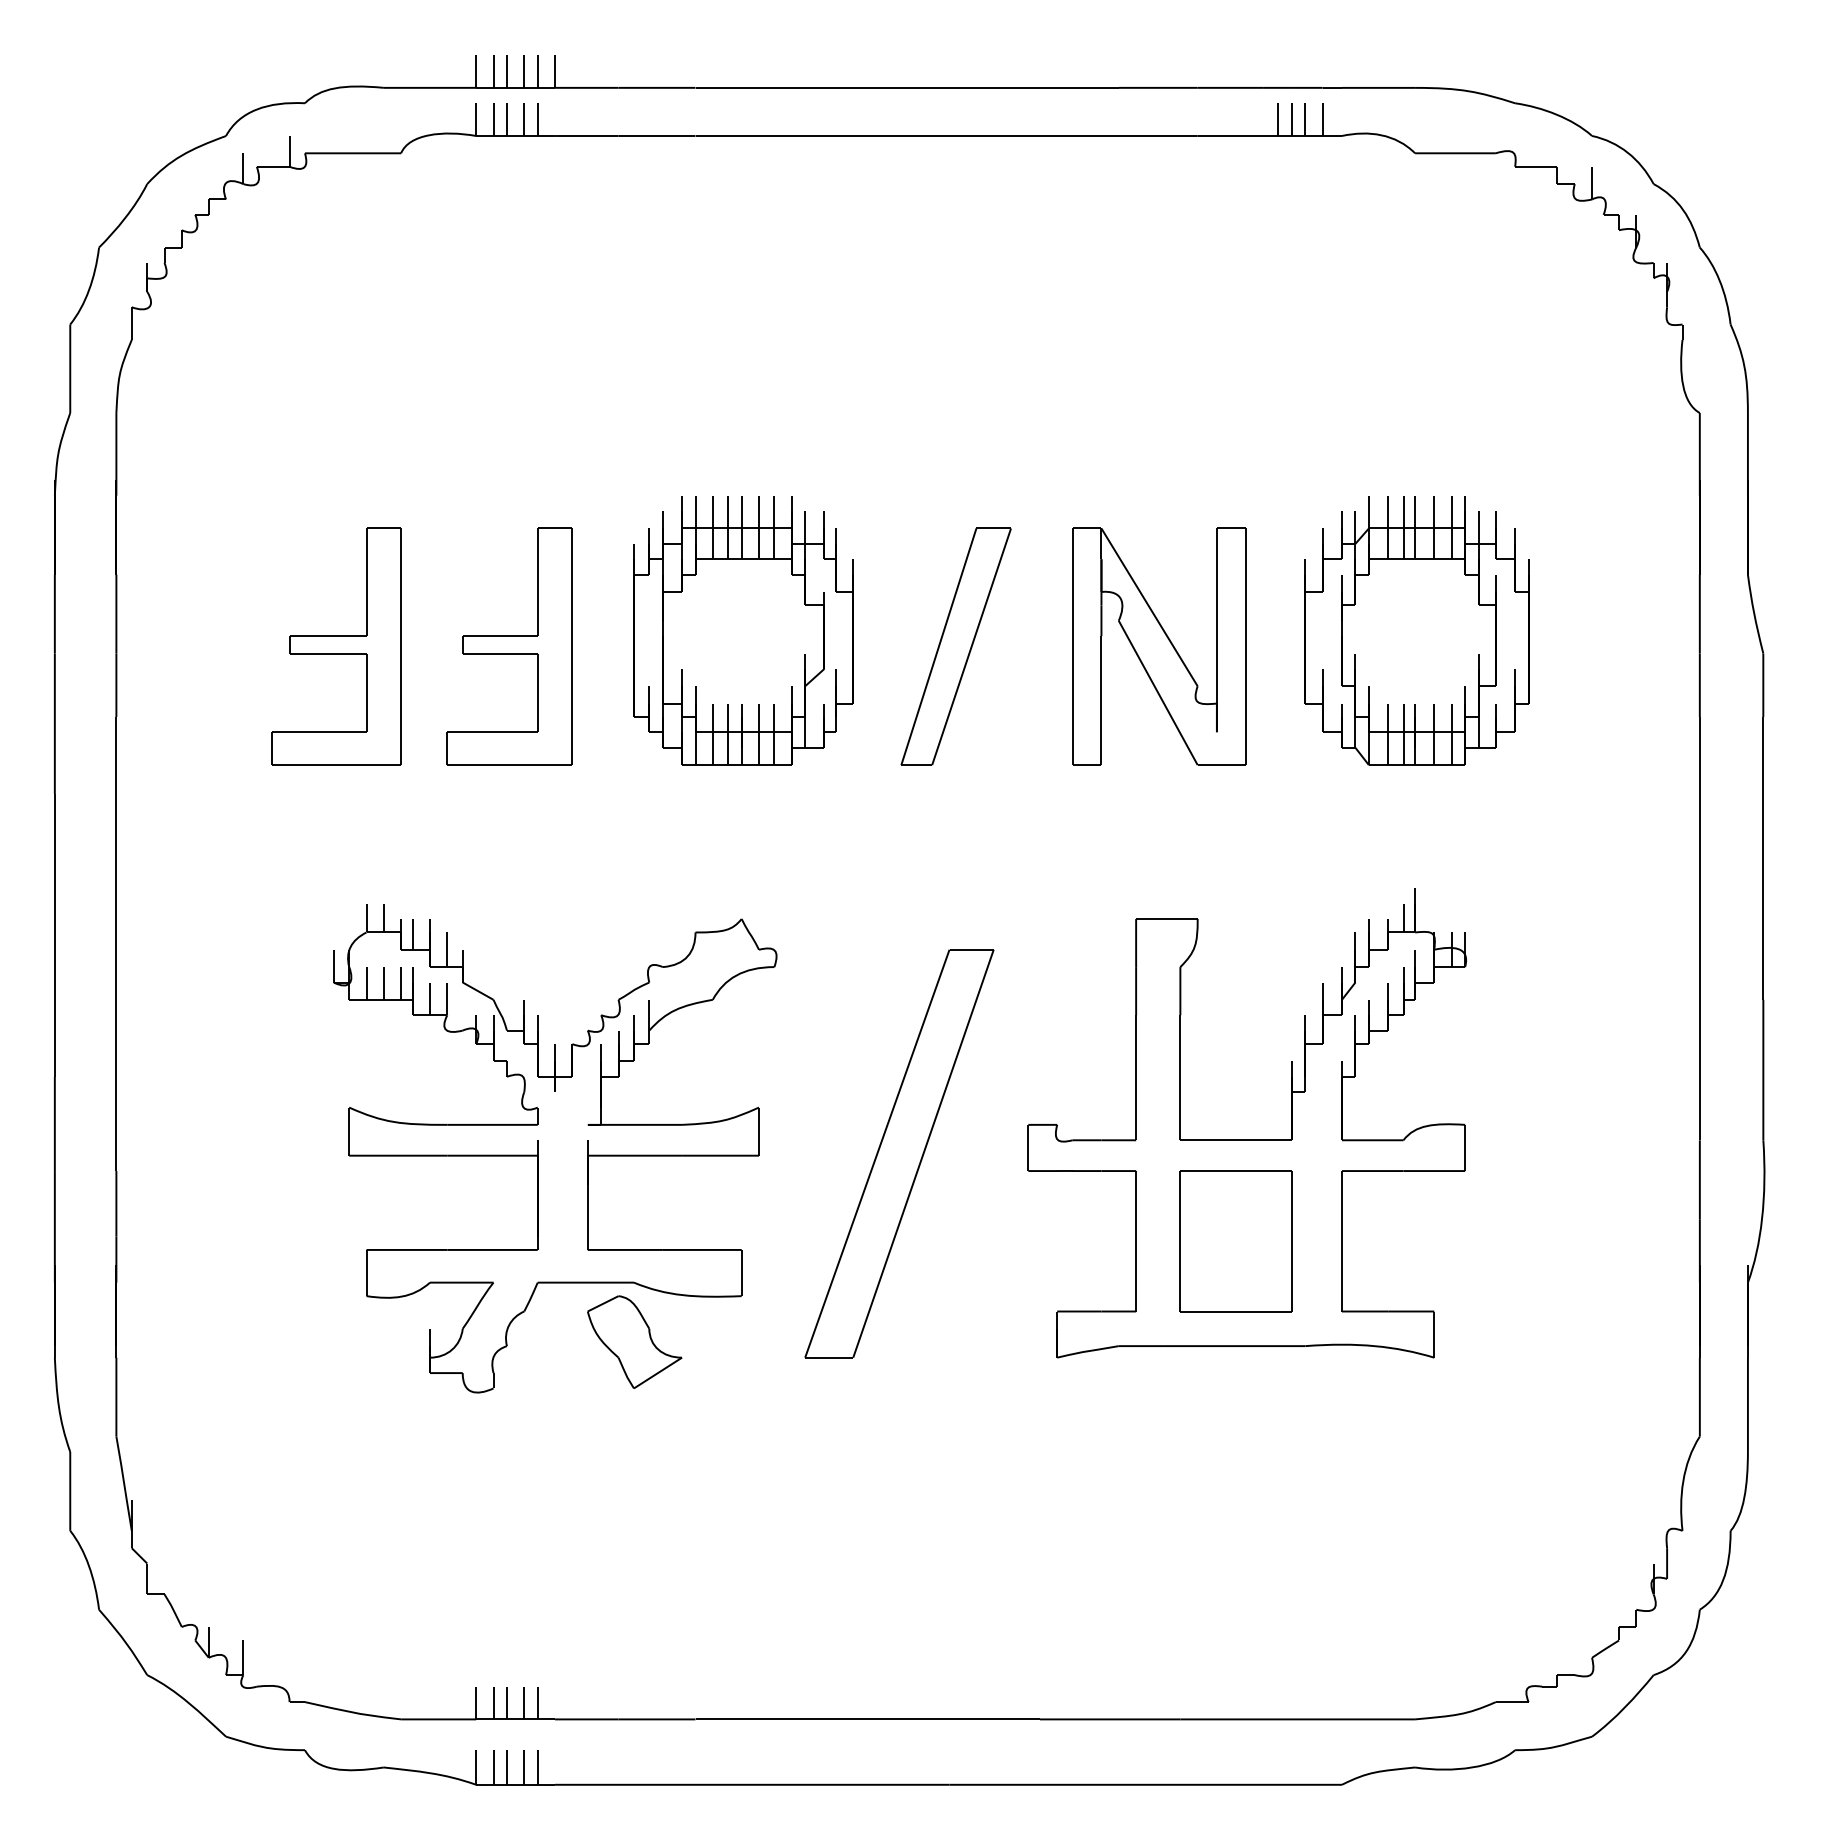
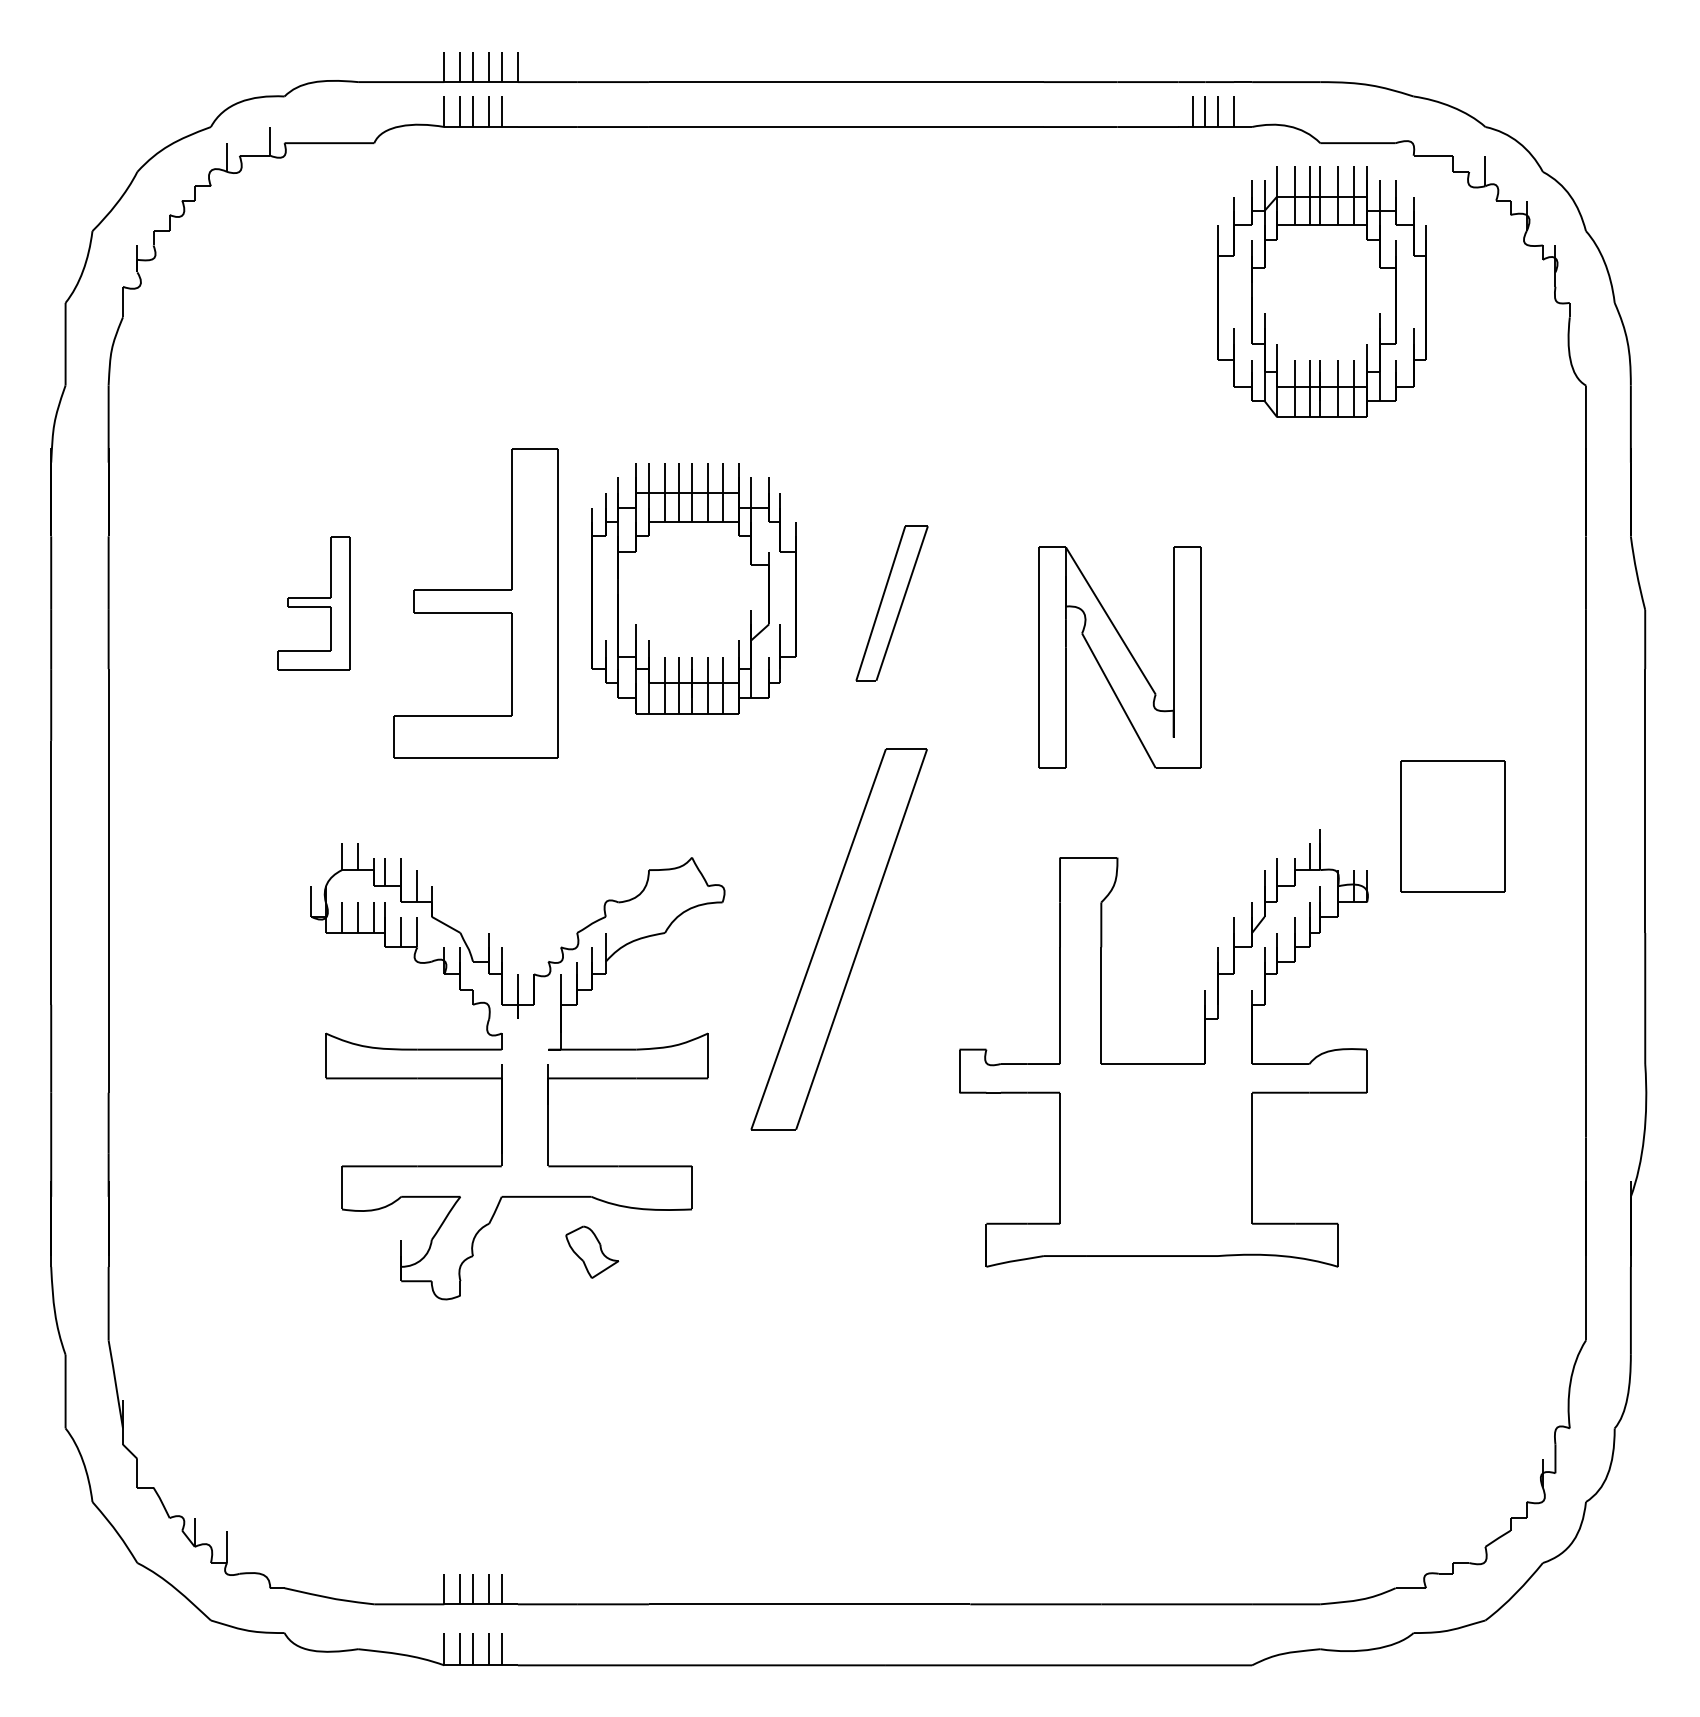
part: (1416, 630) -> (1321, 291), moved
part: (336, 646) -> (313, 603), size x0.6
part: (509, 646) -> (475, 603), size x1.4
part: (955, 646) -> (891, 603), size x0.7
part: (1159, 646) -> (1120, 657), moved
part: (899, 1153) -> (839, 939), moved
part: (1235, 1241) -> (1452, 826), moved
part: (634, 1341) -> (592, 1251), size x0.6

